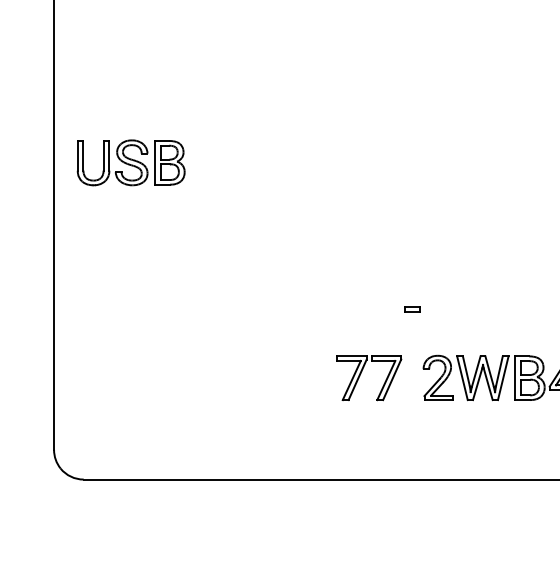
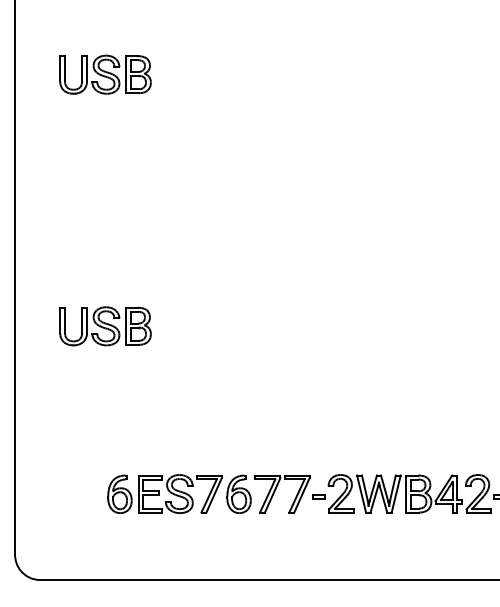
part: (131, 163) -> (105, 326), moved
part: (411, 309) -> (318, 496), moved
part: (247, 377) -> (179, 493), added

